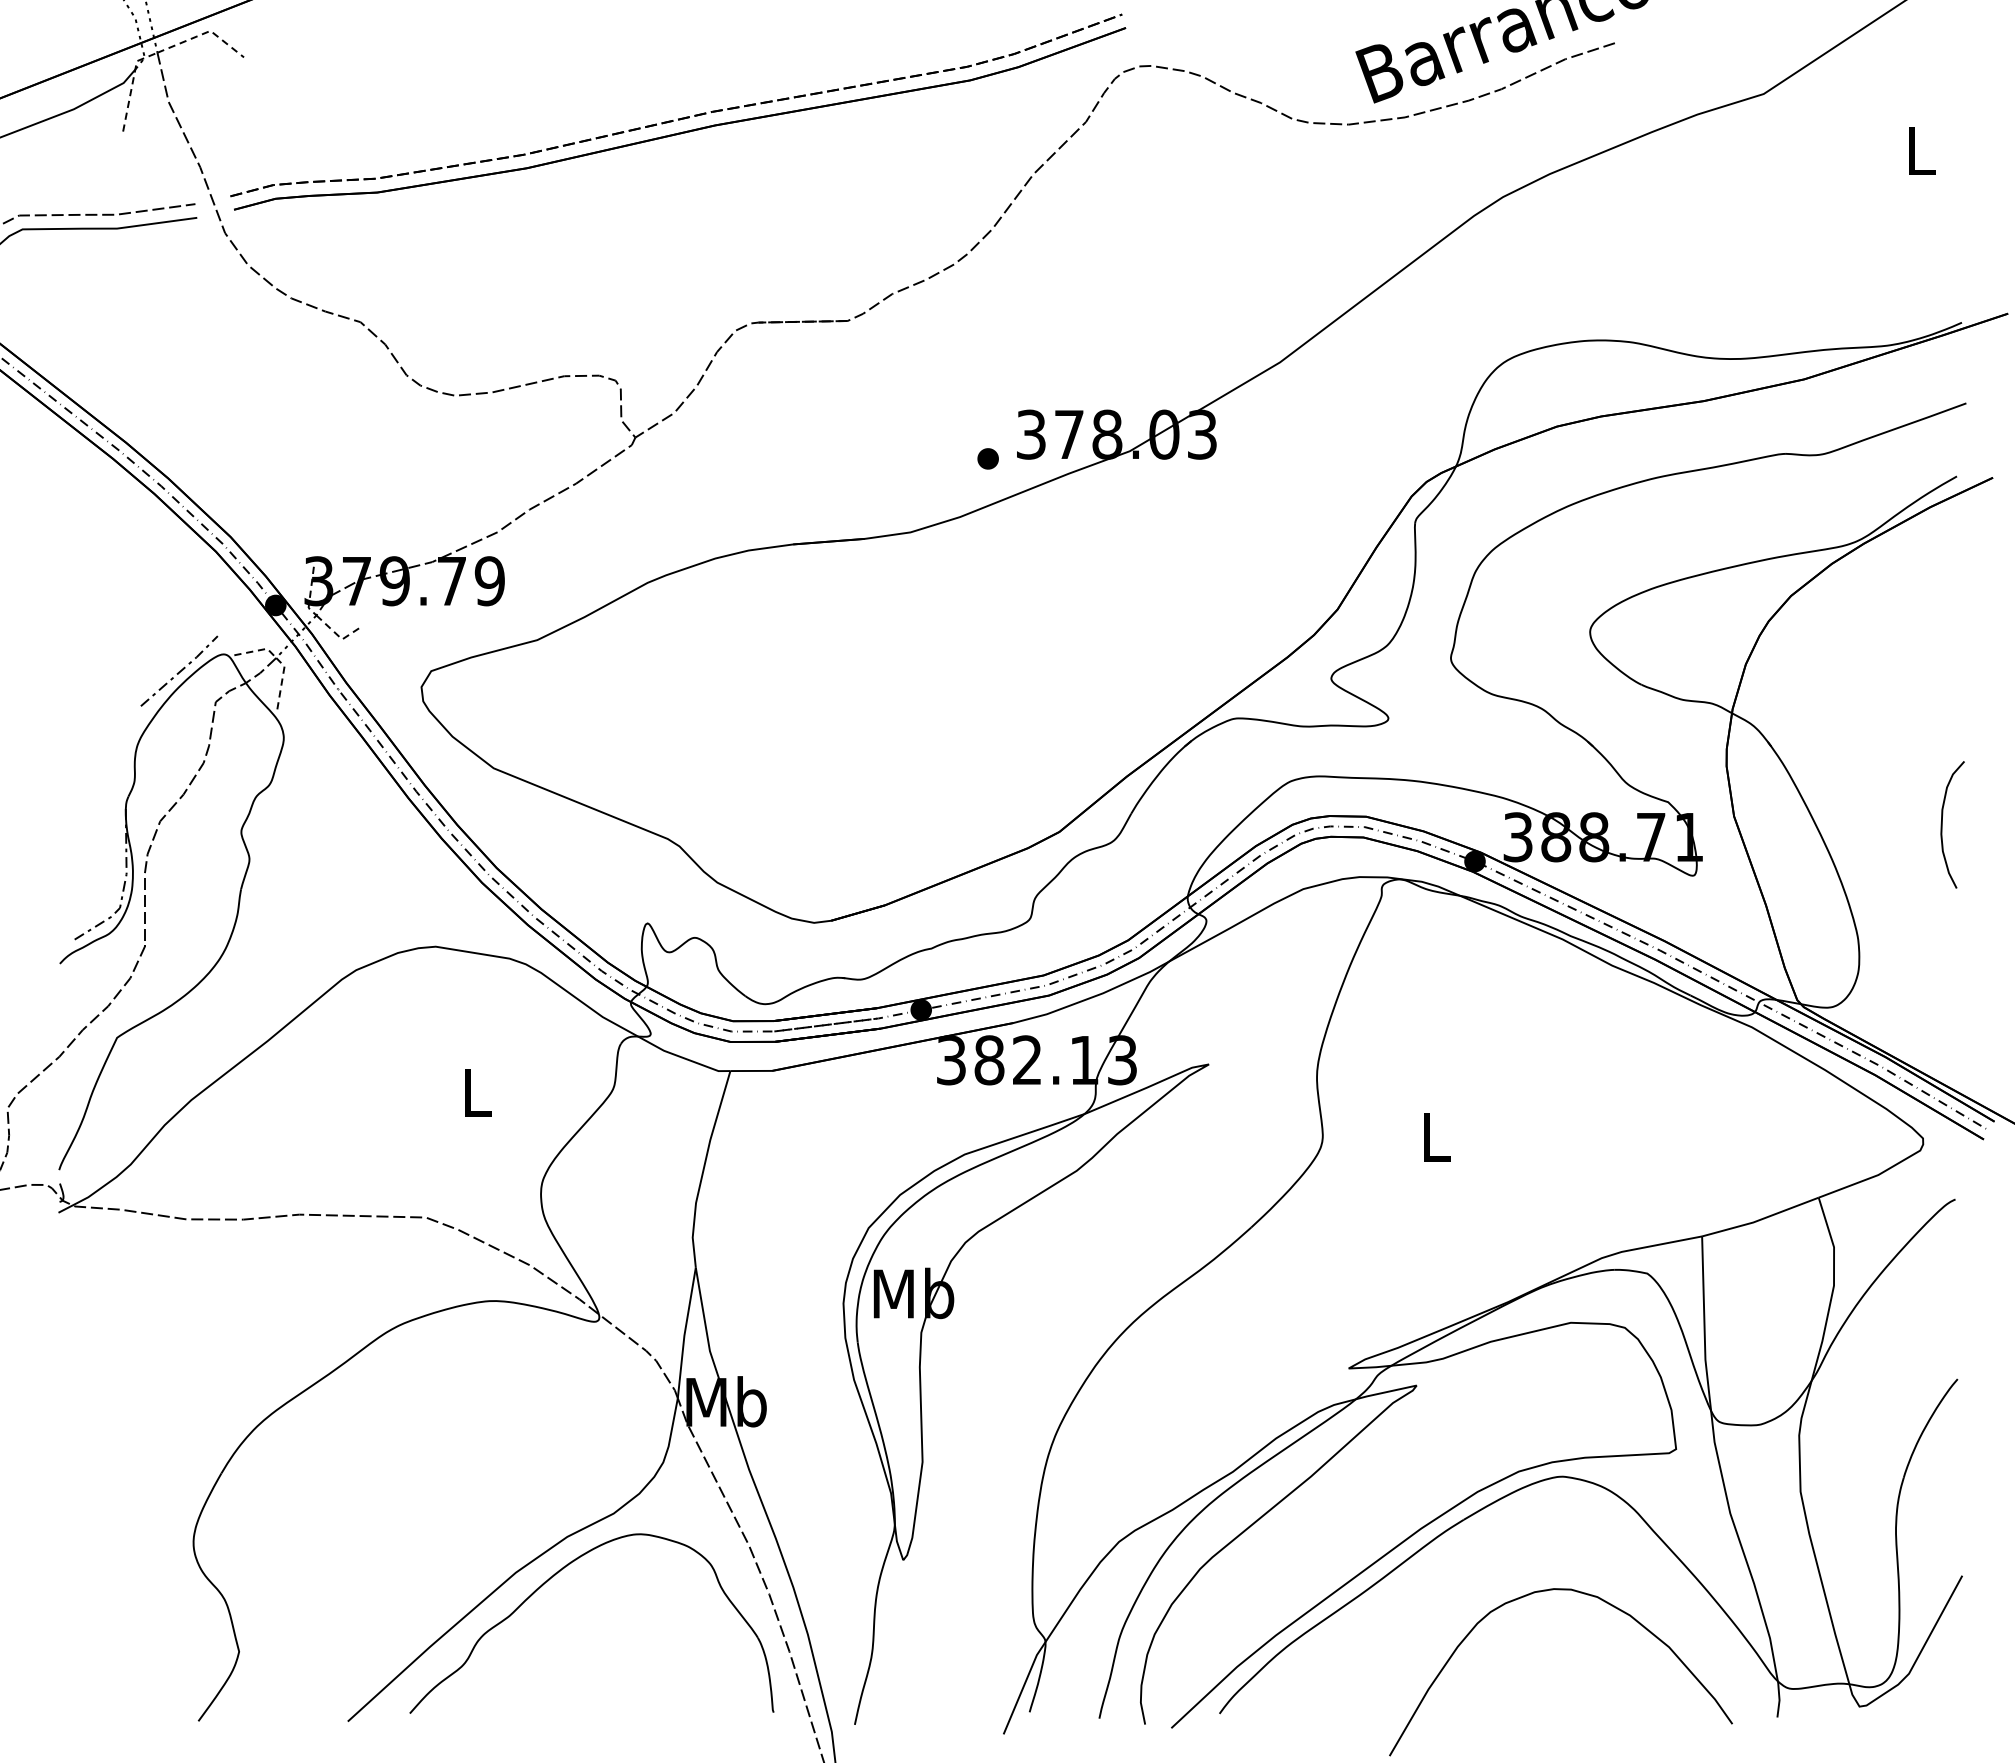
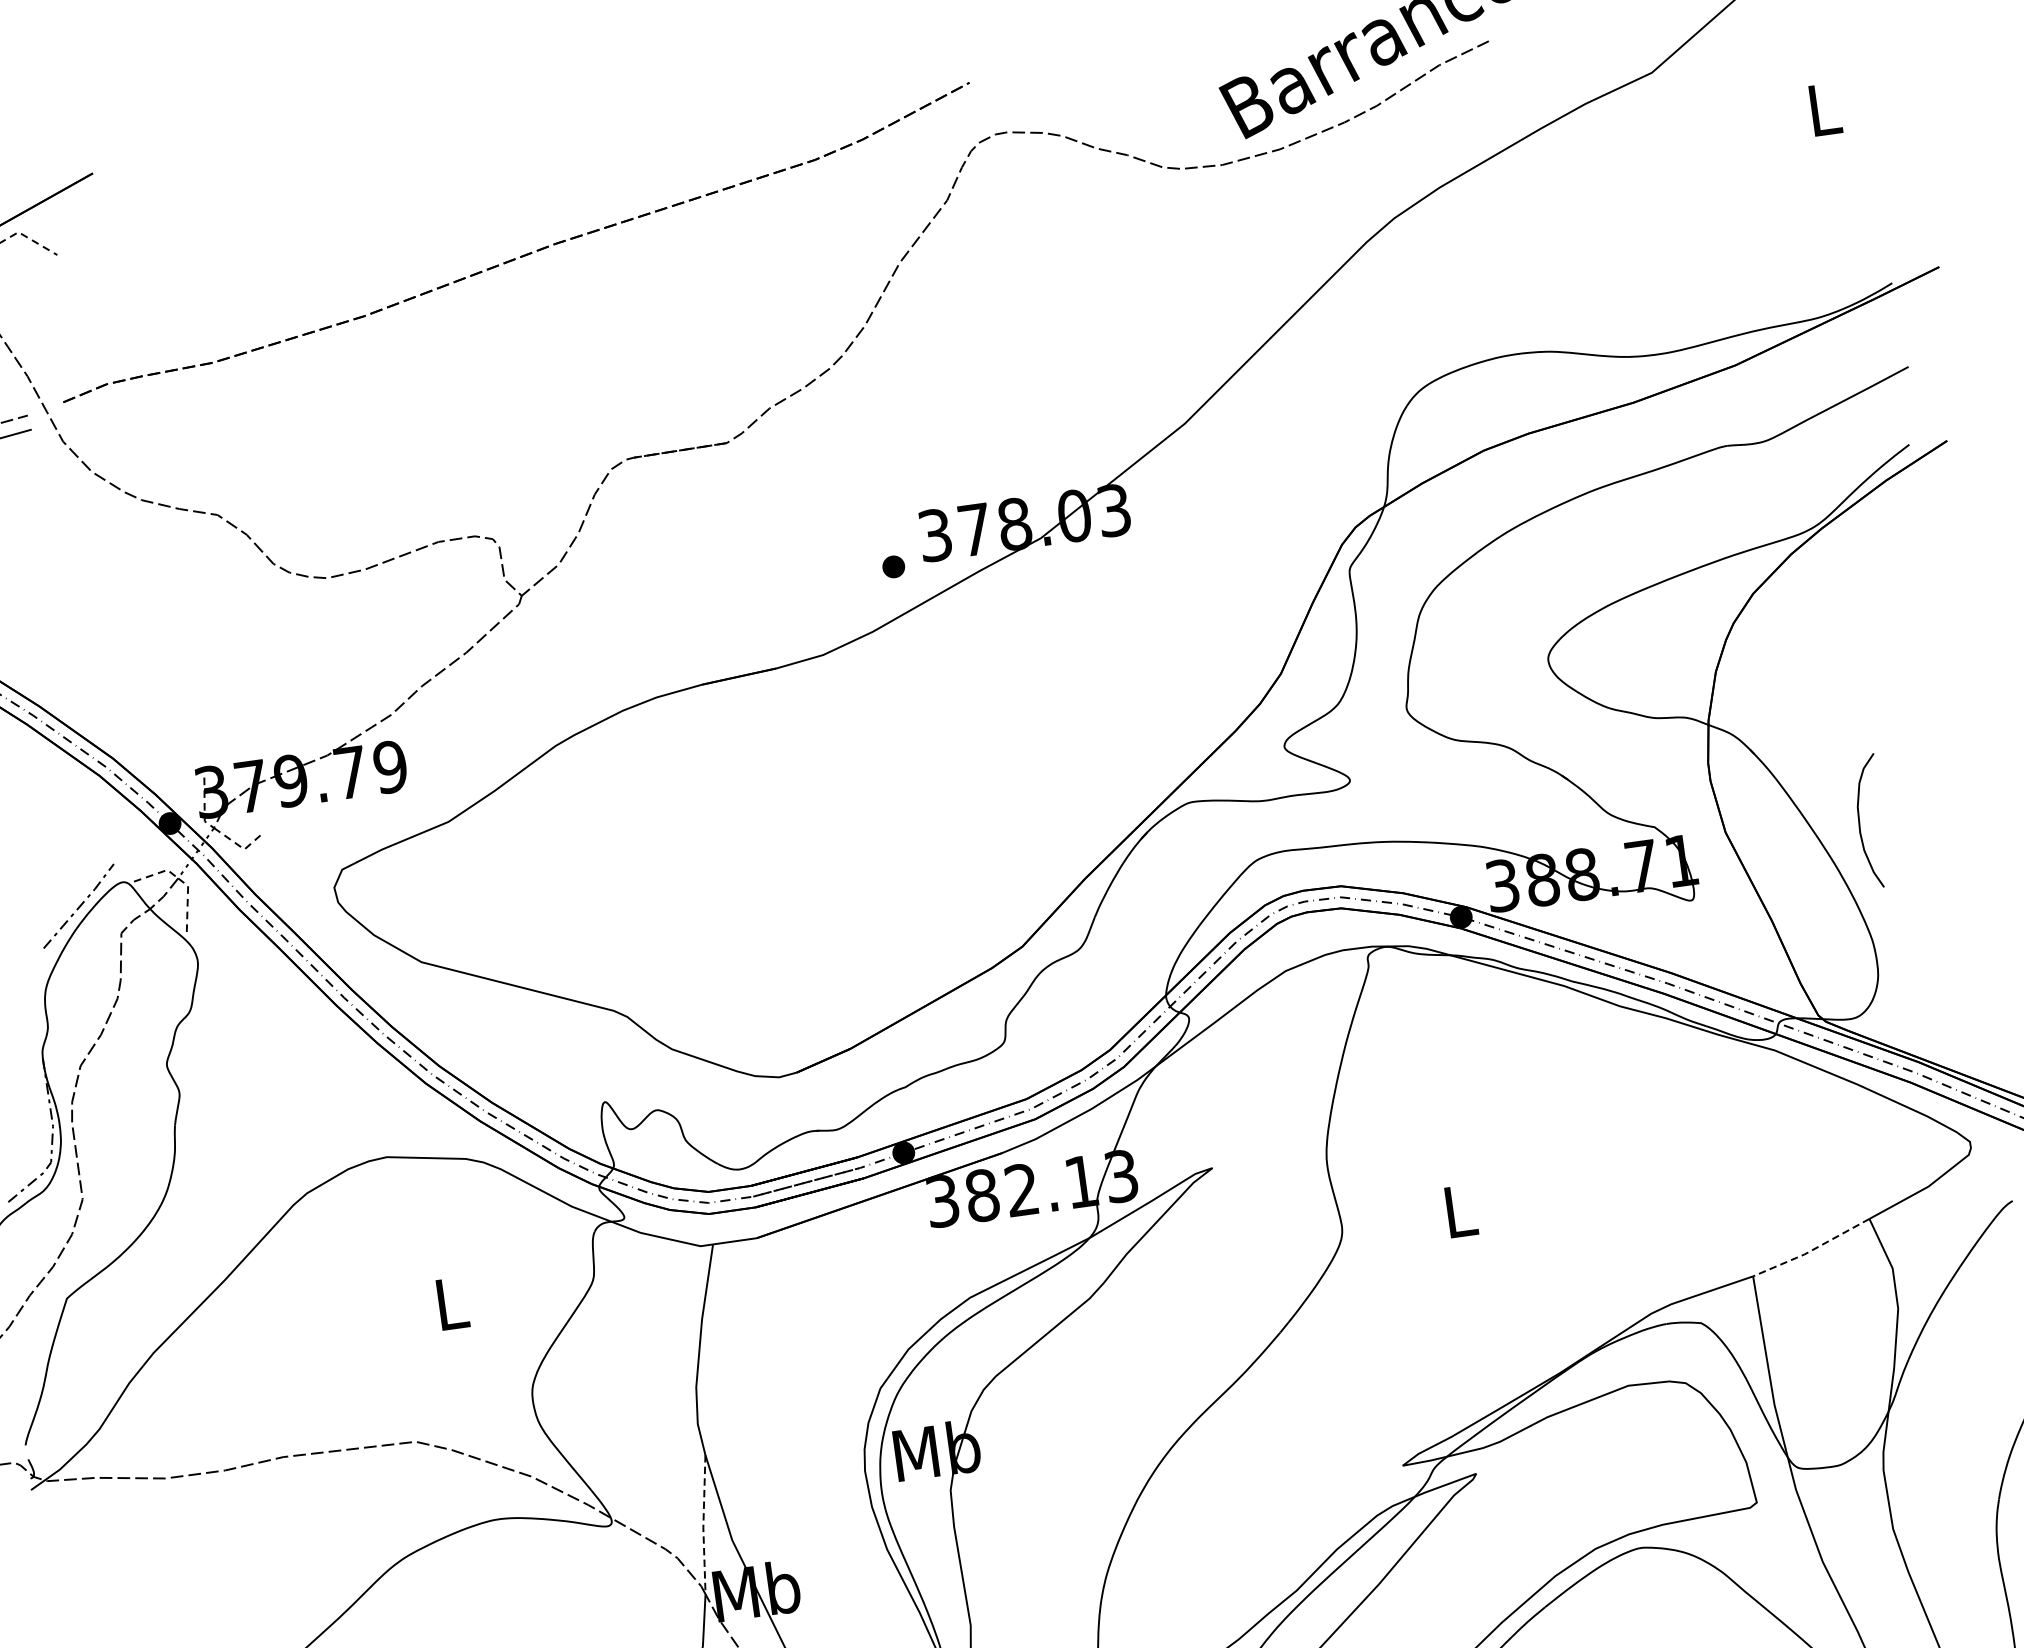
part: (682, 131) -> (526, 268), removed
curve: (1942, 824) -> (1860, 822), moved
line: (1759, 1220) -> (1810, 1251), solid -> dashed
line: (684, 1333) -> (703, 1525), solid -> dashed

